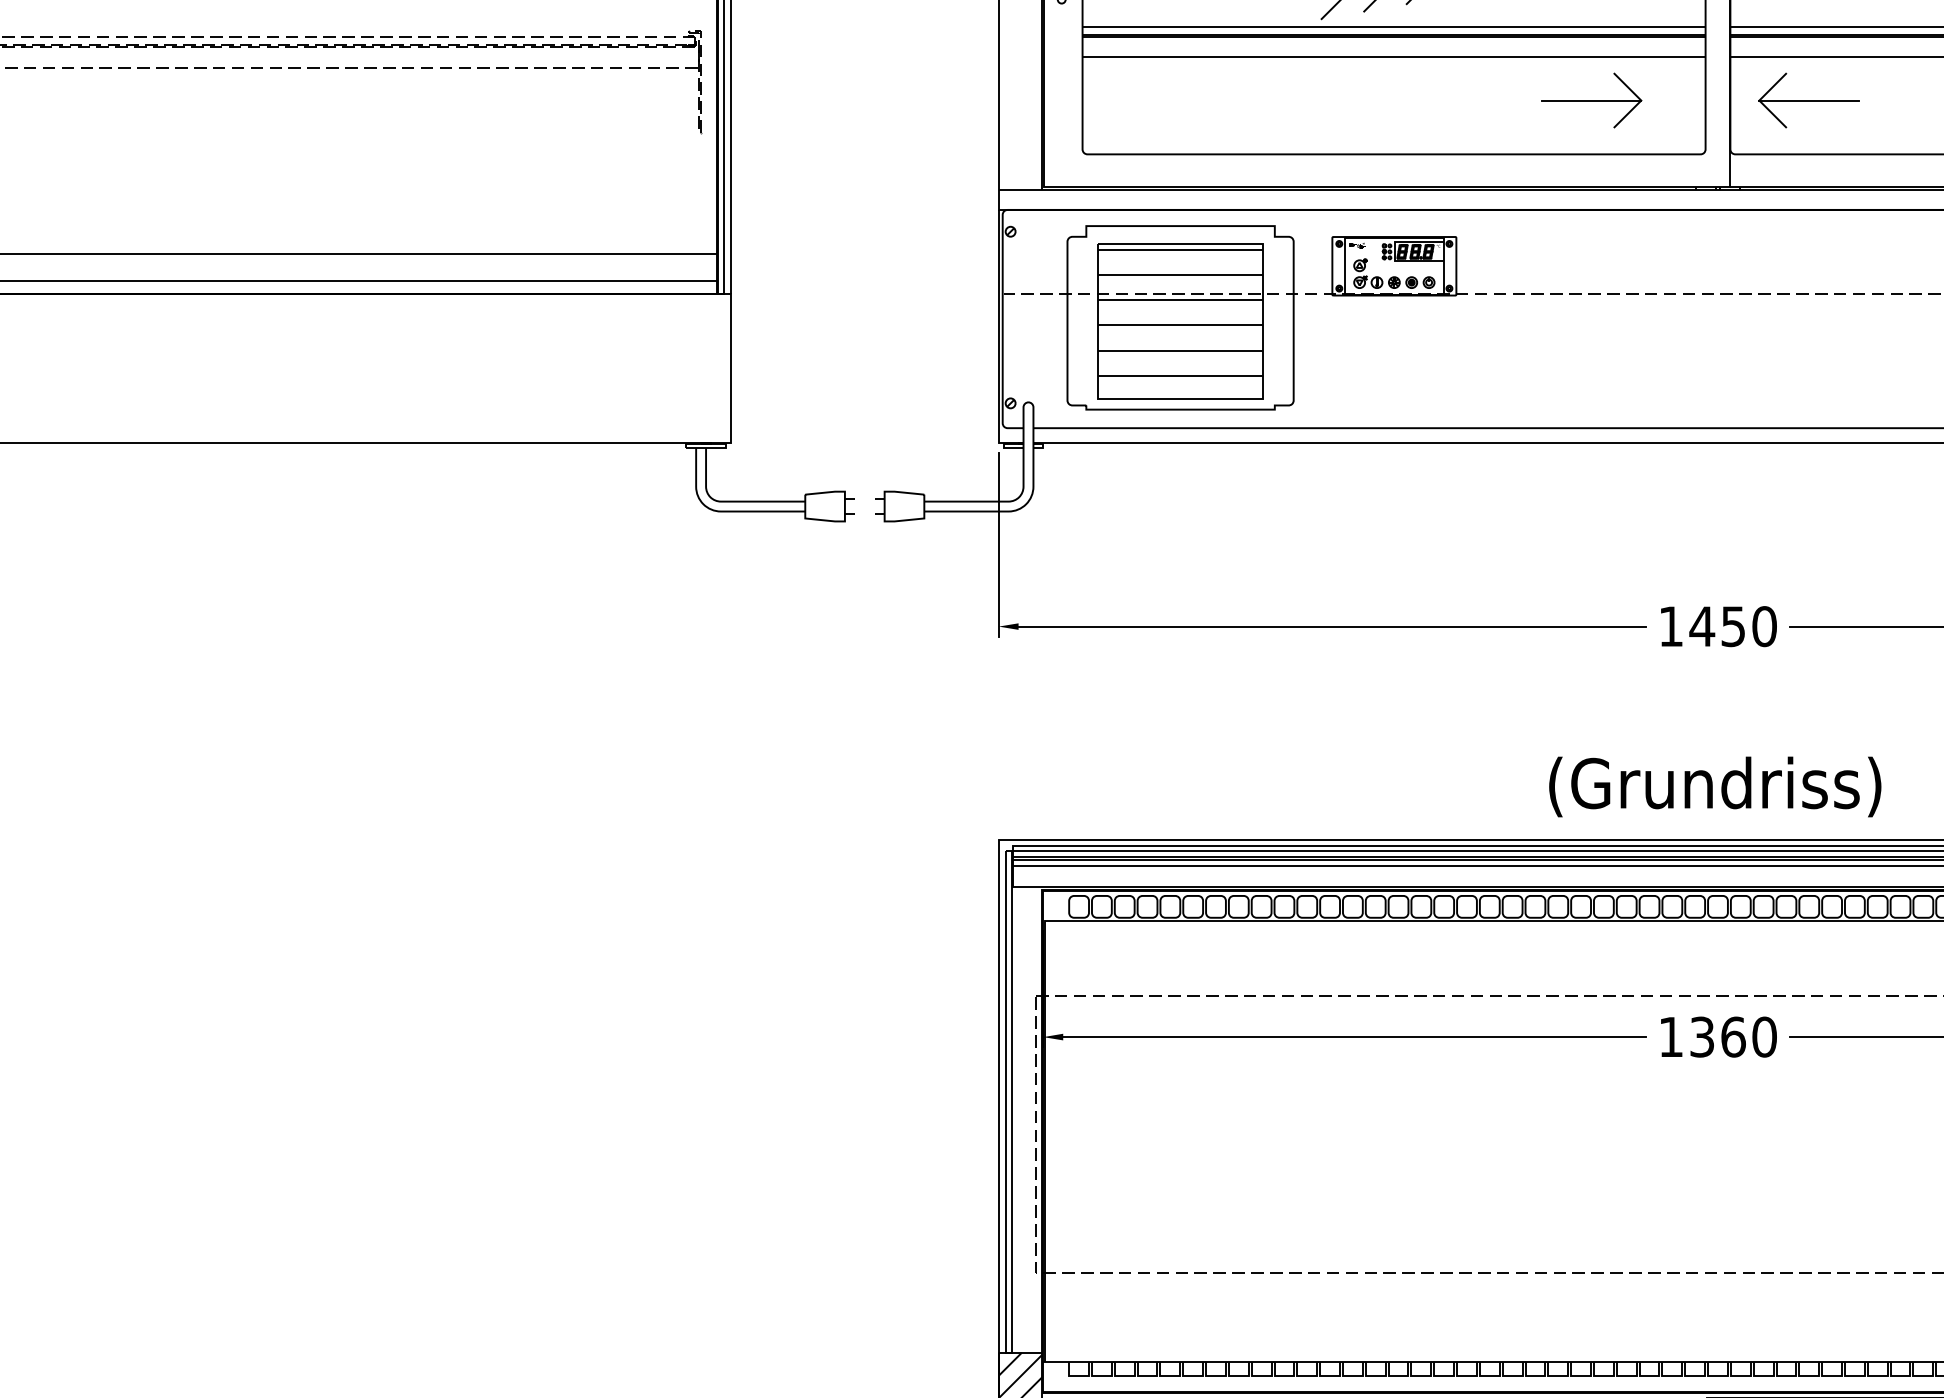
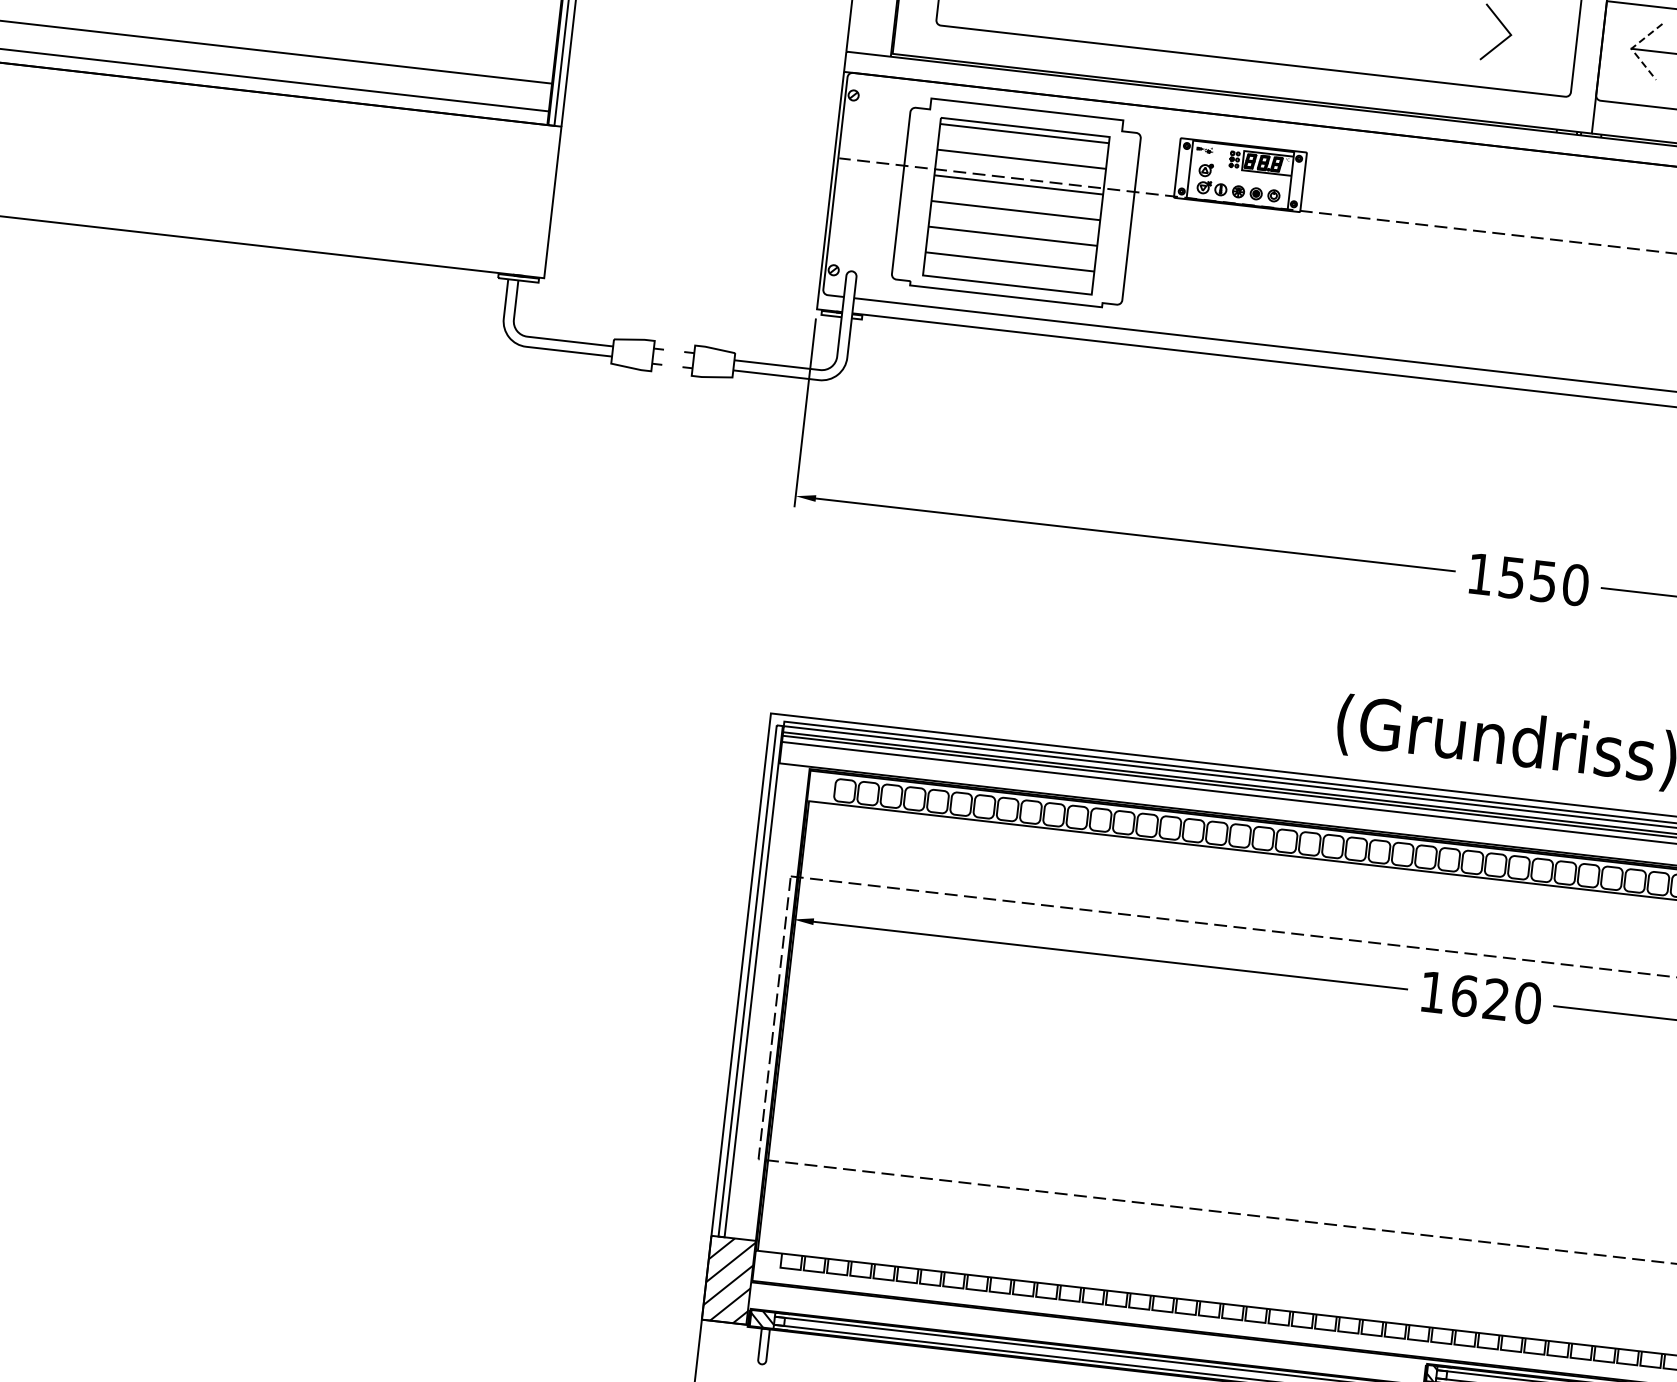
line: (1591, 100) -> (1460, 29), removed
line: (1759, 100) -> (1631, 48), solid -> dashed
text: (1702, 626) -> (1512, 577), 1450 -> 1550
text: (1717, 1036) -> (1480, 997), 1360 -> 1620

